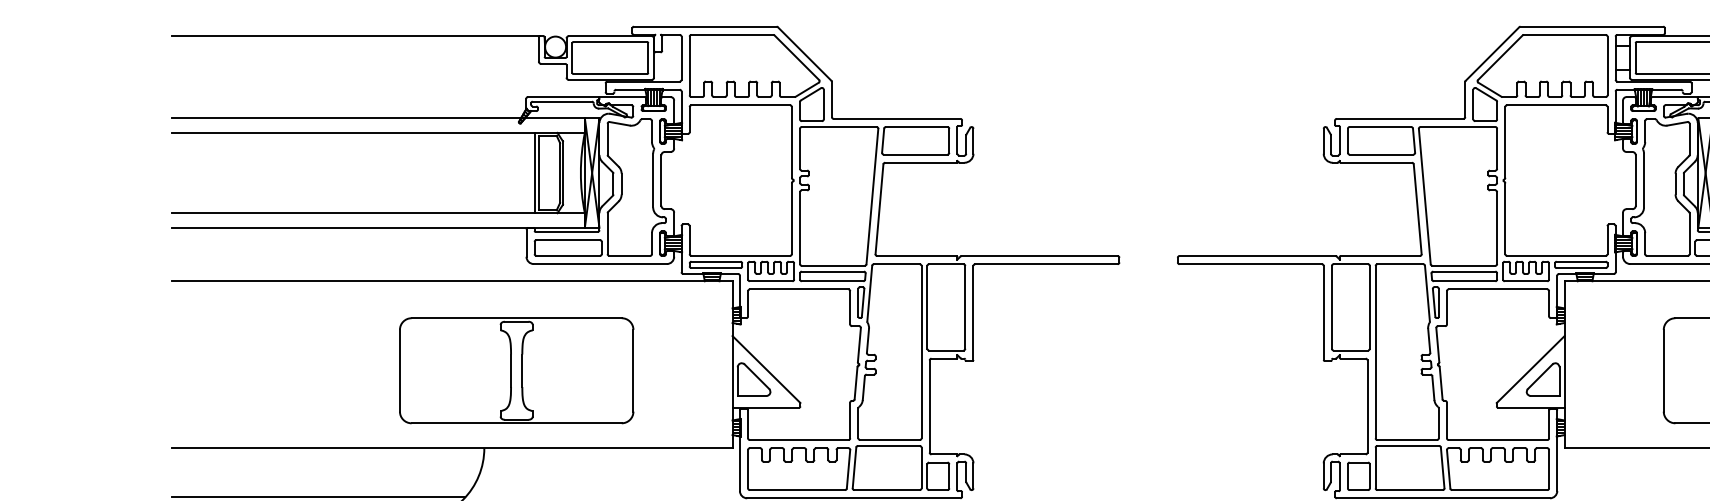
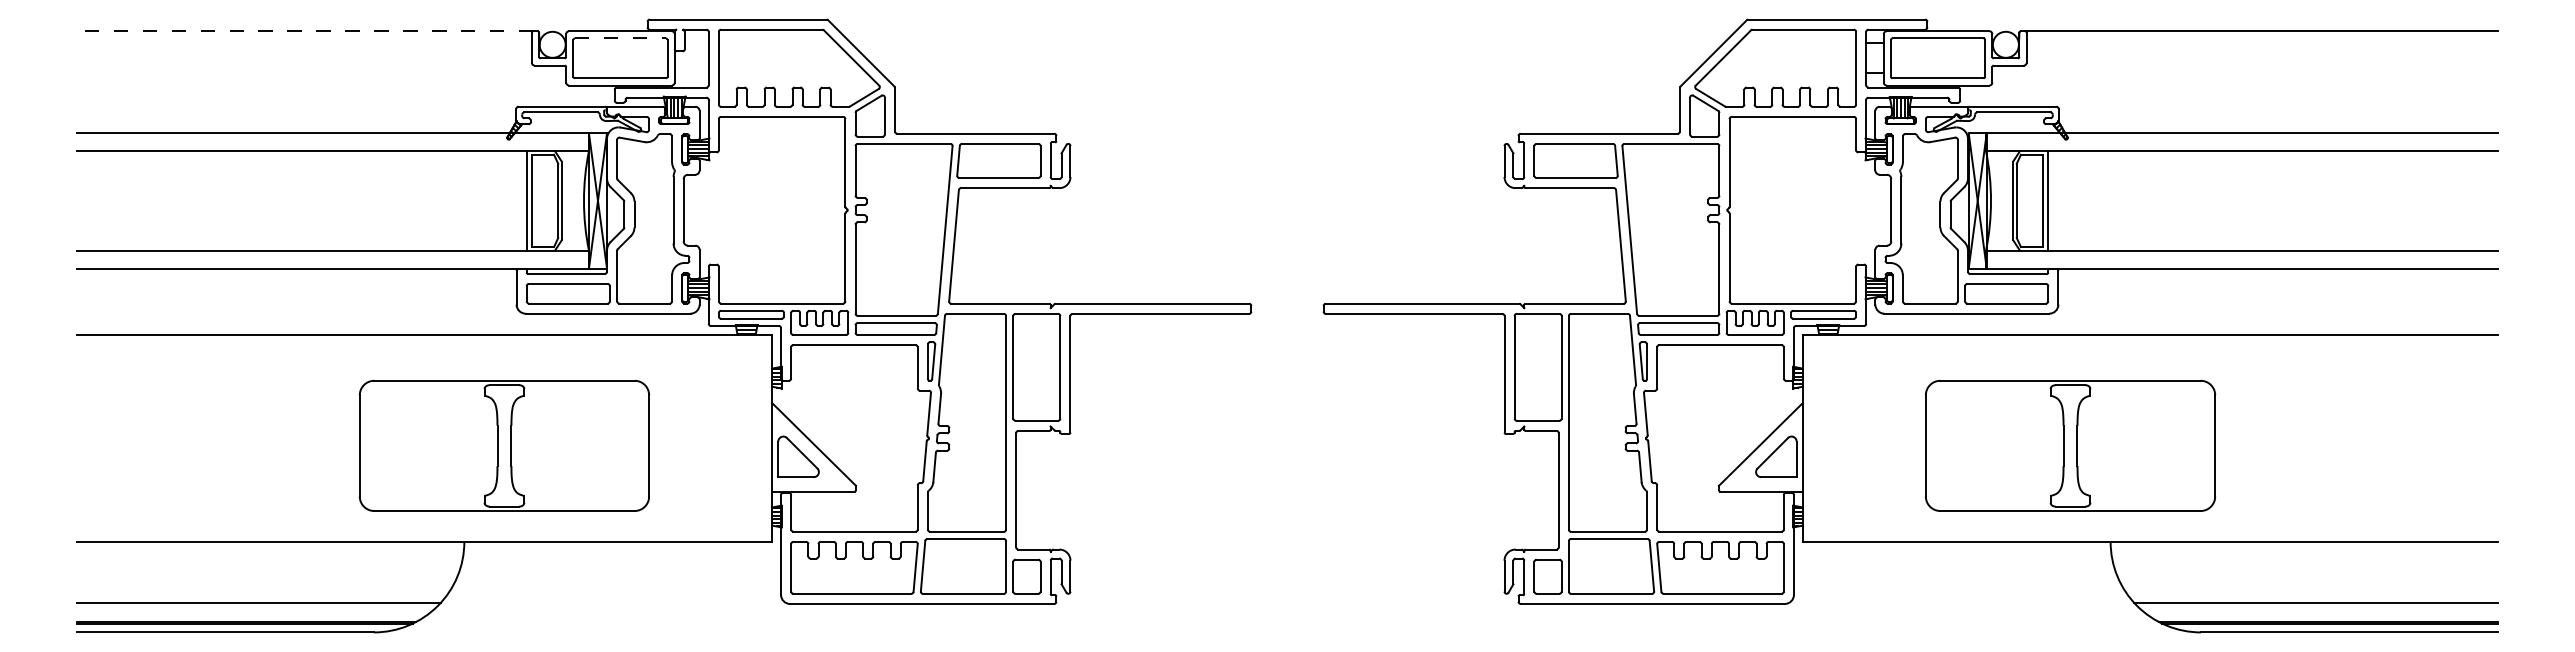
line: (355, 36) -> (304, 31), solid -> dashed
line: (610, 41) -> (620, 38), solid -> dashed

